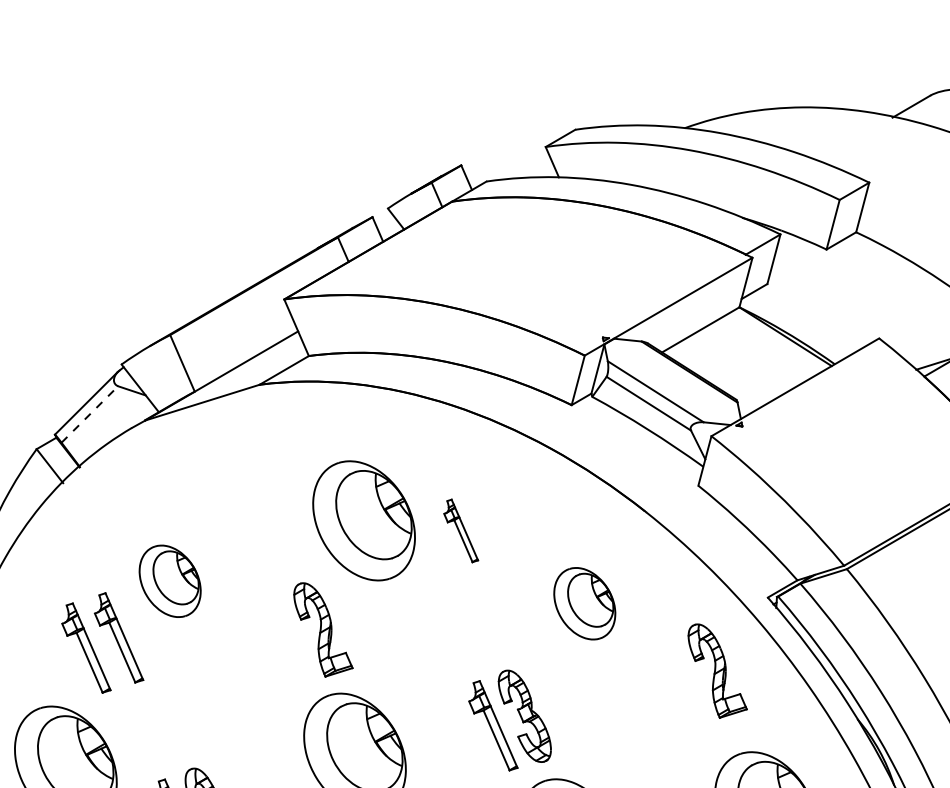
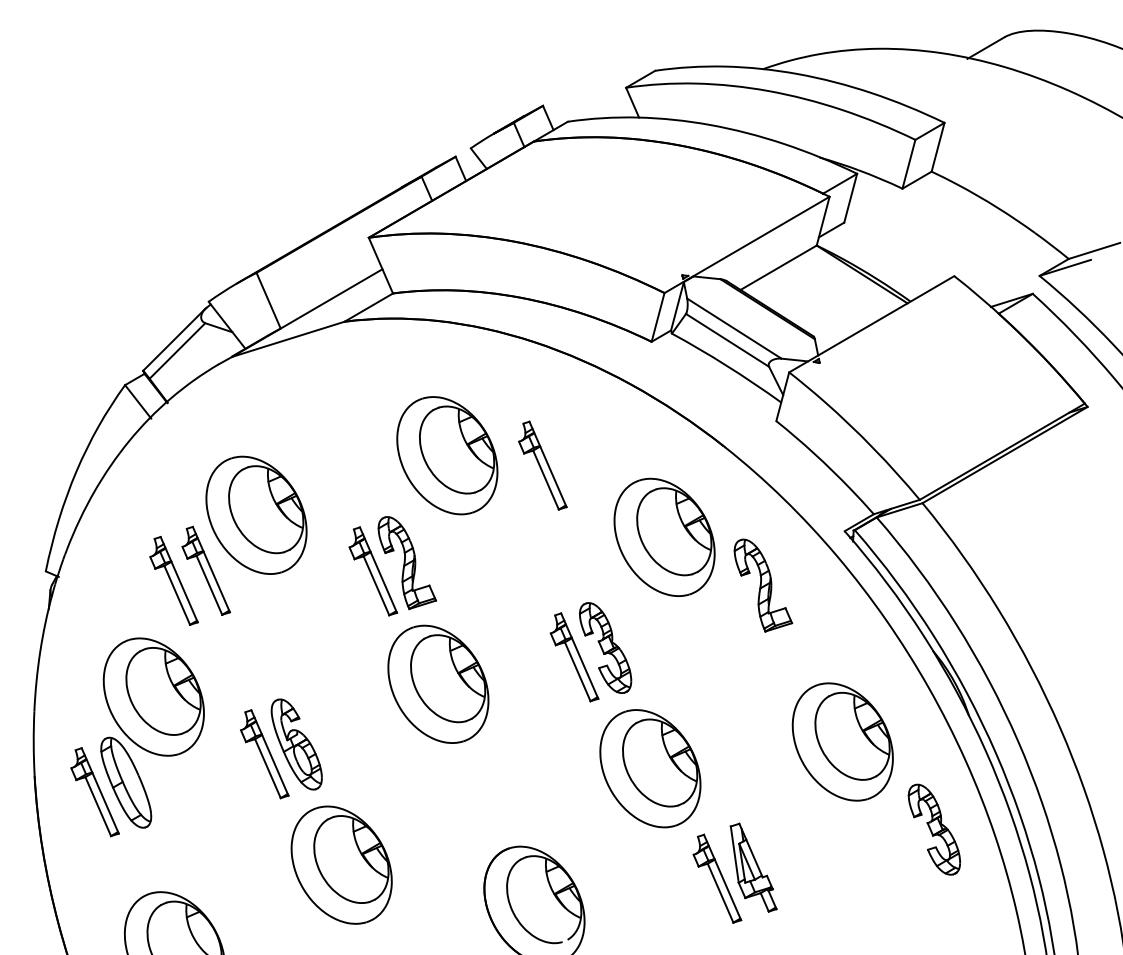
line: (89, 413) -> (177, 350), dashed -> solid
part: (460, 530) -> (542, 465), size x1.43
part: (170, 580) -> (256, 514), size x1.67
part: (584, 602) -> (664, 536), size x1.67
part: (289, 638) -> (373, 571), added
part: (717, 671) -> (763, 585), moved

